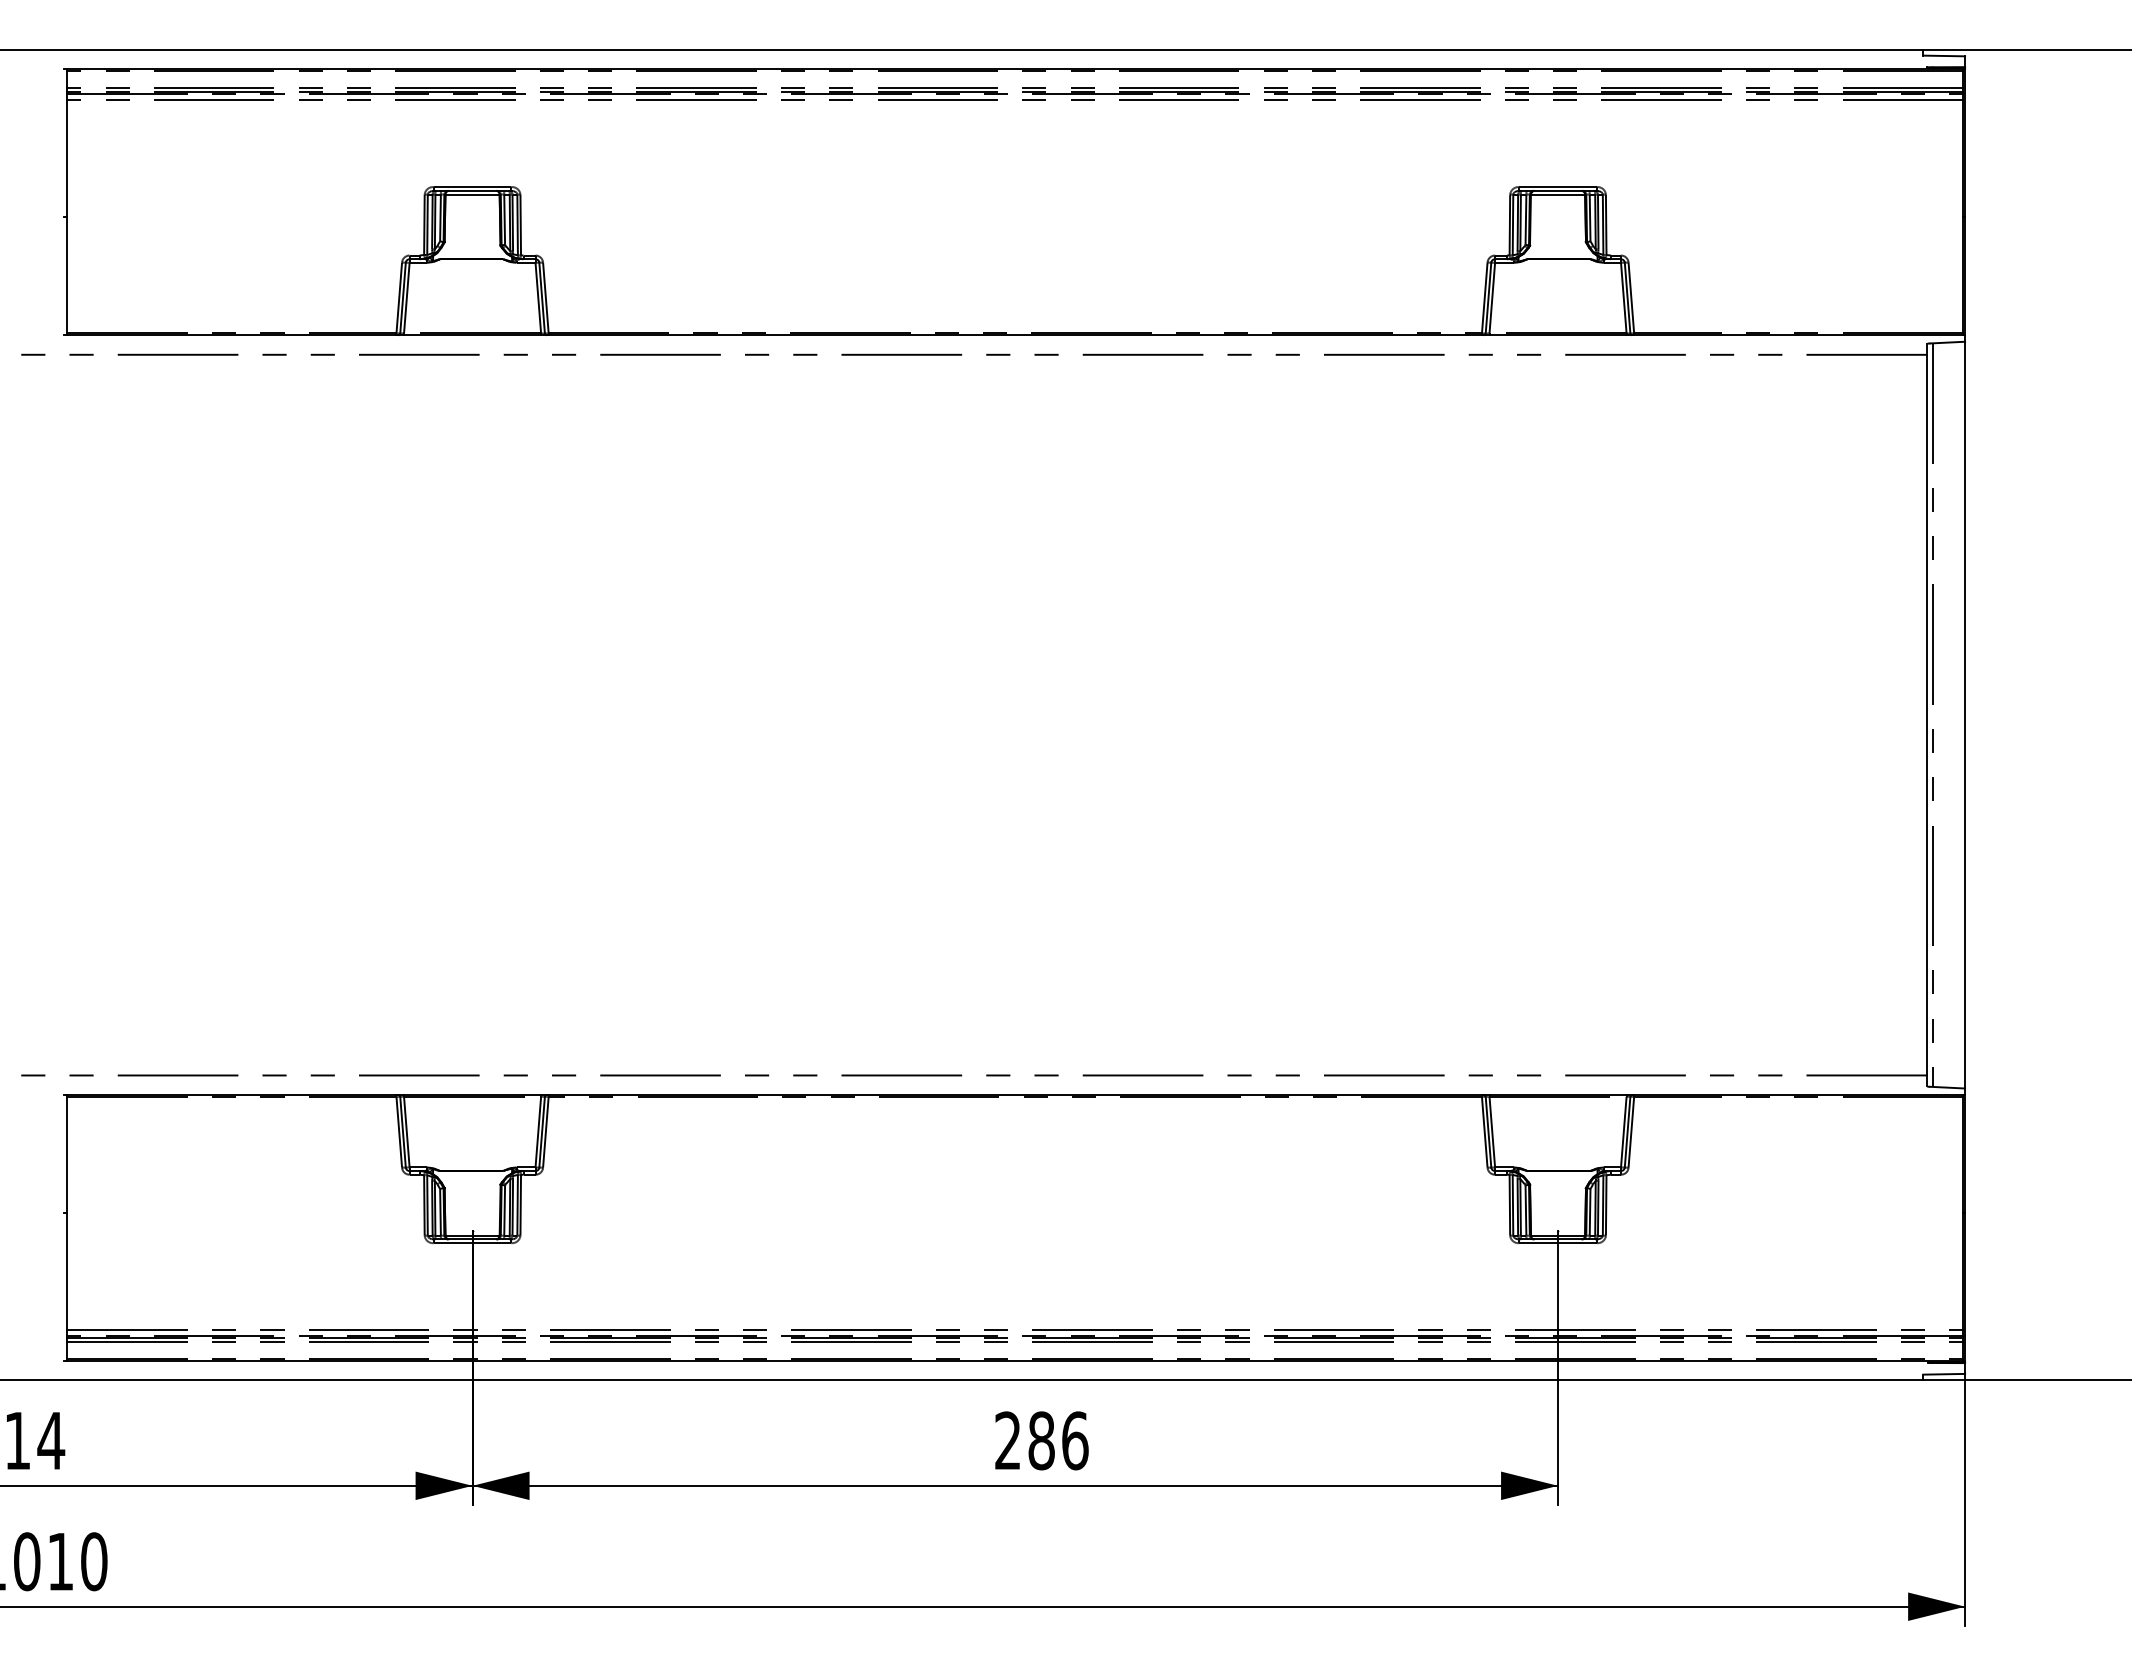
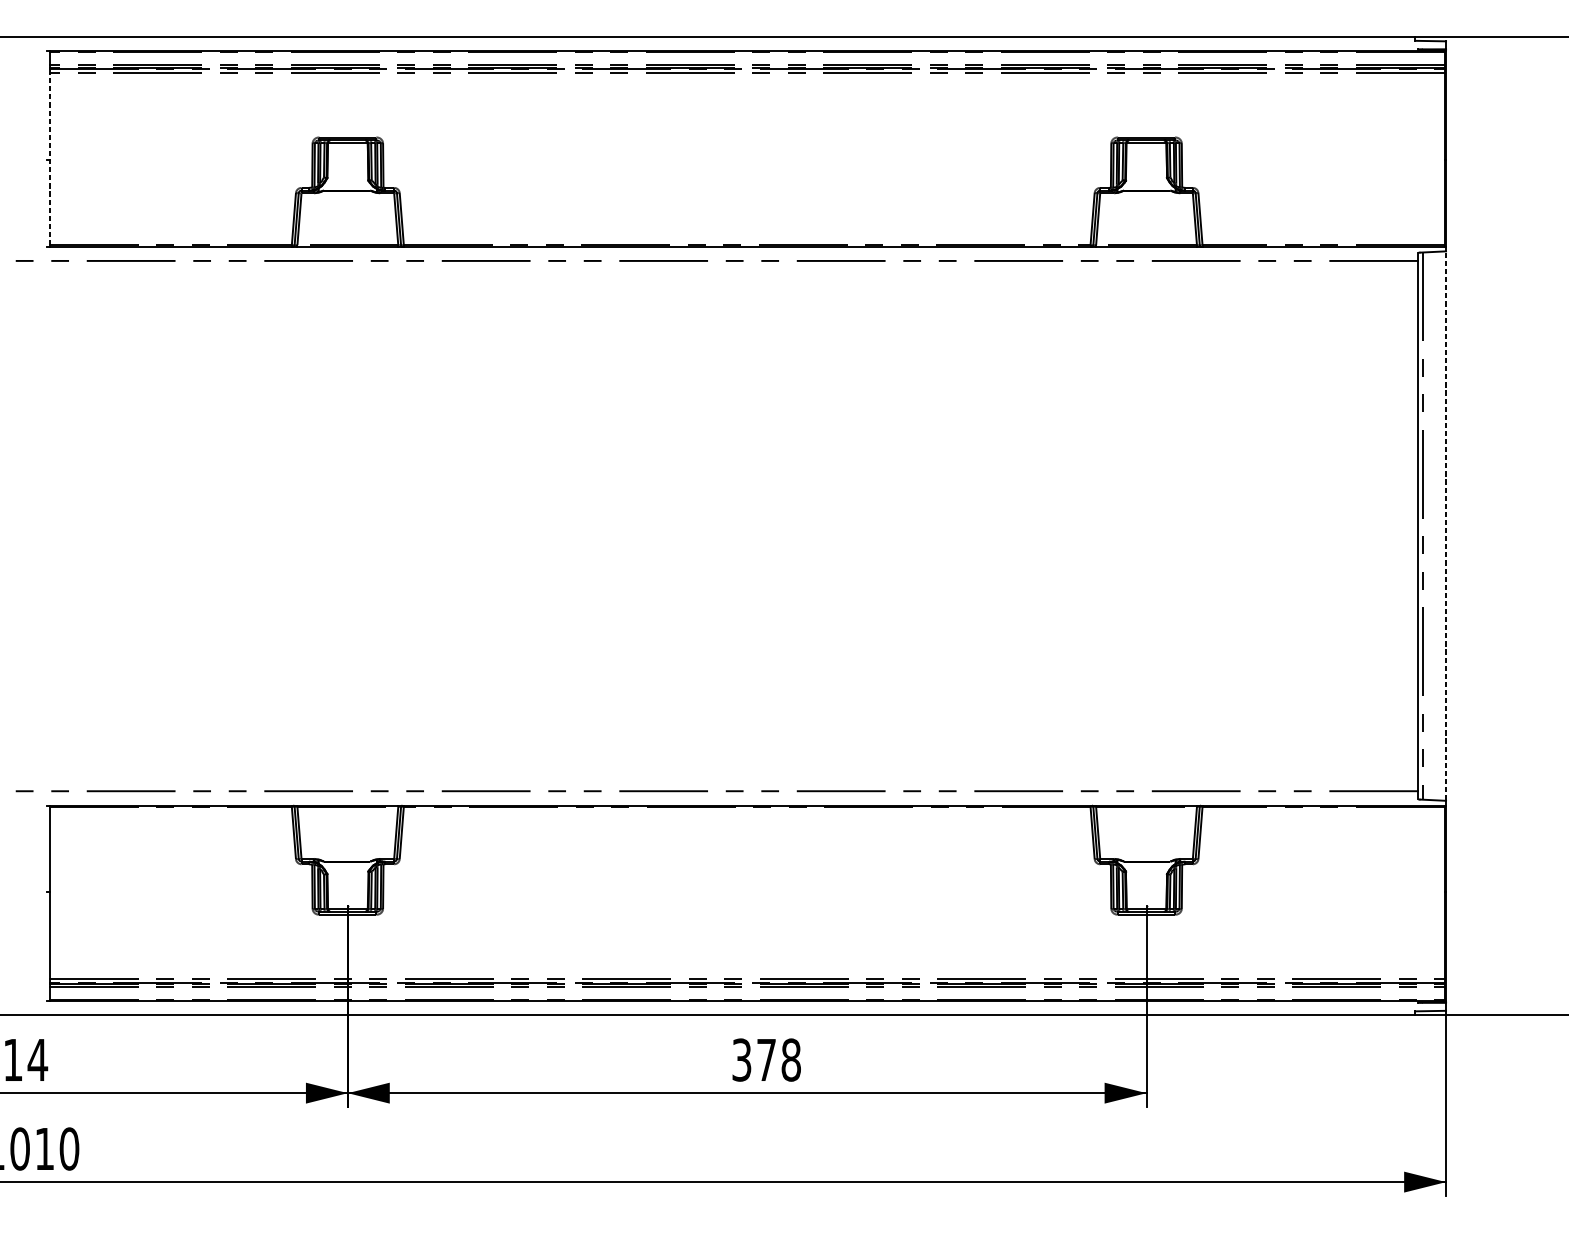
line: (67, 216) -> (49, 159), solid -> dashed
line: (1965, 715) -> (1446, 526), solid -> dashed
text: (1041, 1440) -> (766, 1059), 286 -> 378

